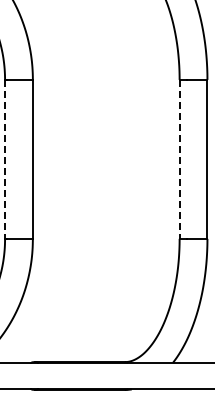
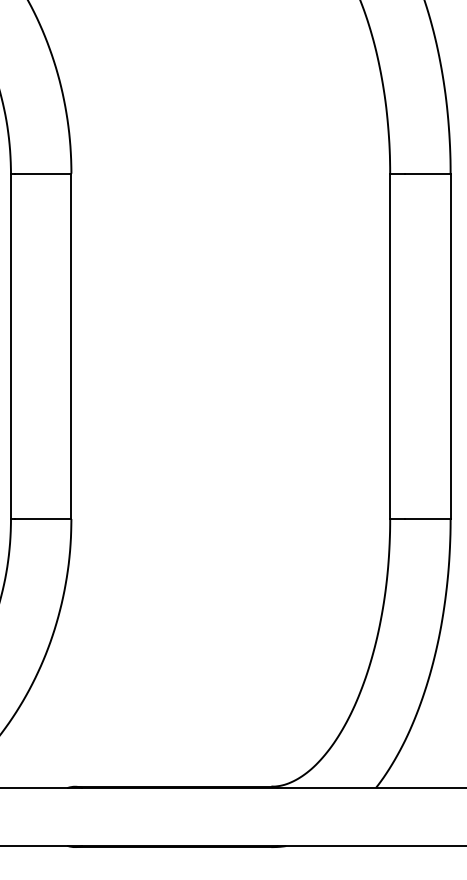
line: (5, 159) -> (11, 346), dashed -> solid
line: (179, 159) -> (389, 346), dashed -> solid

